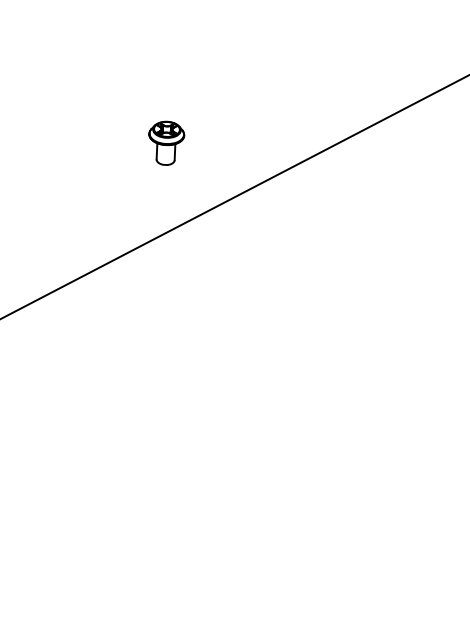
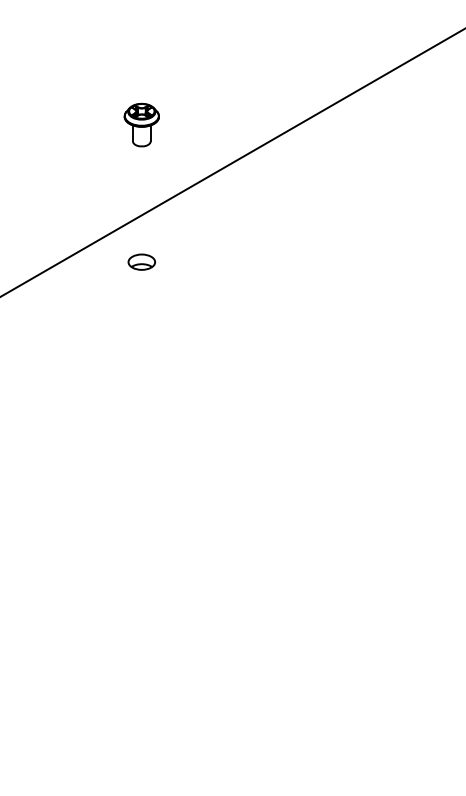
part: (159, 281) -> (141, 261), added

